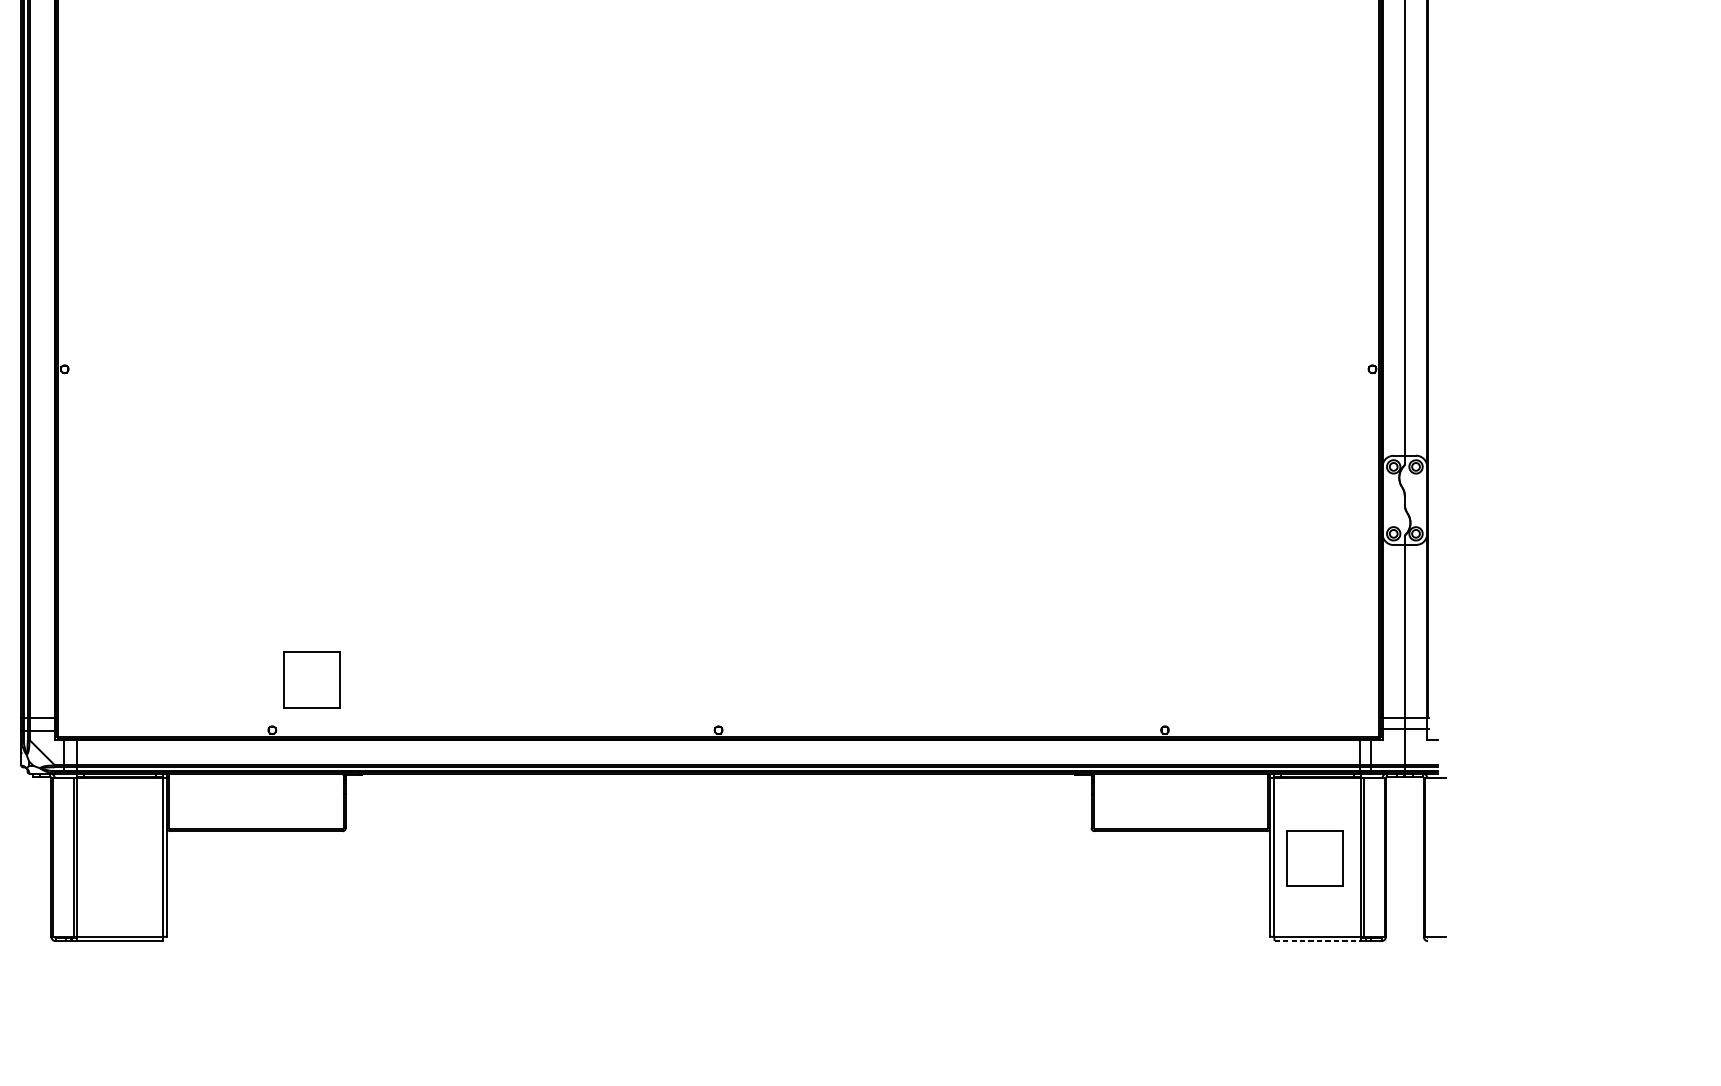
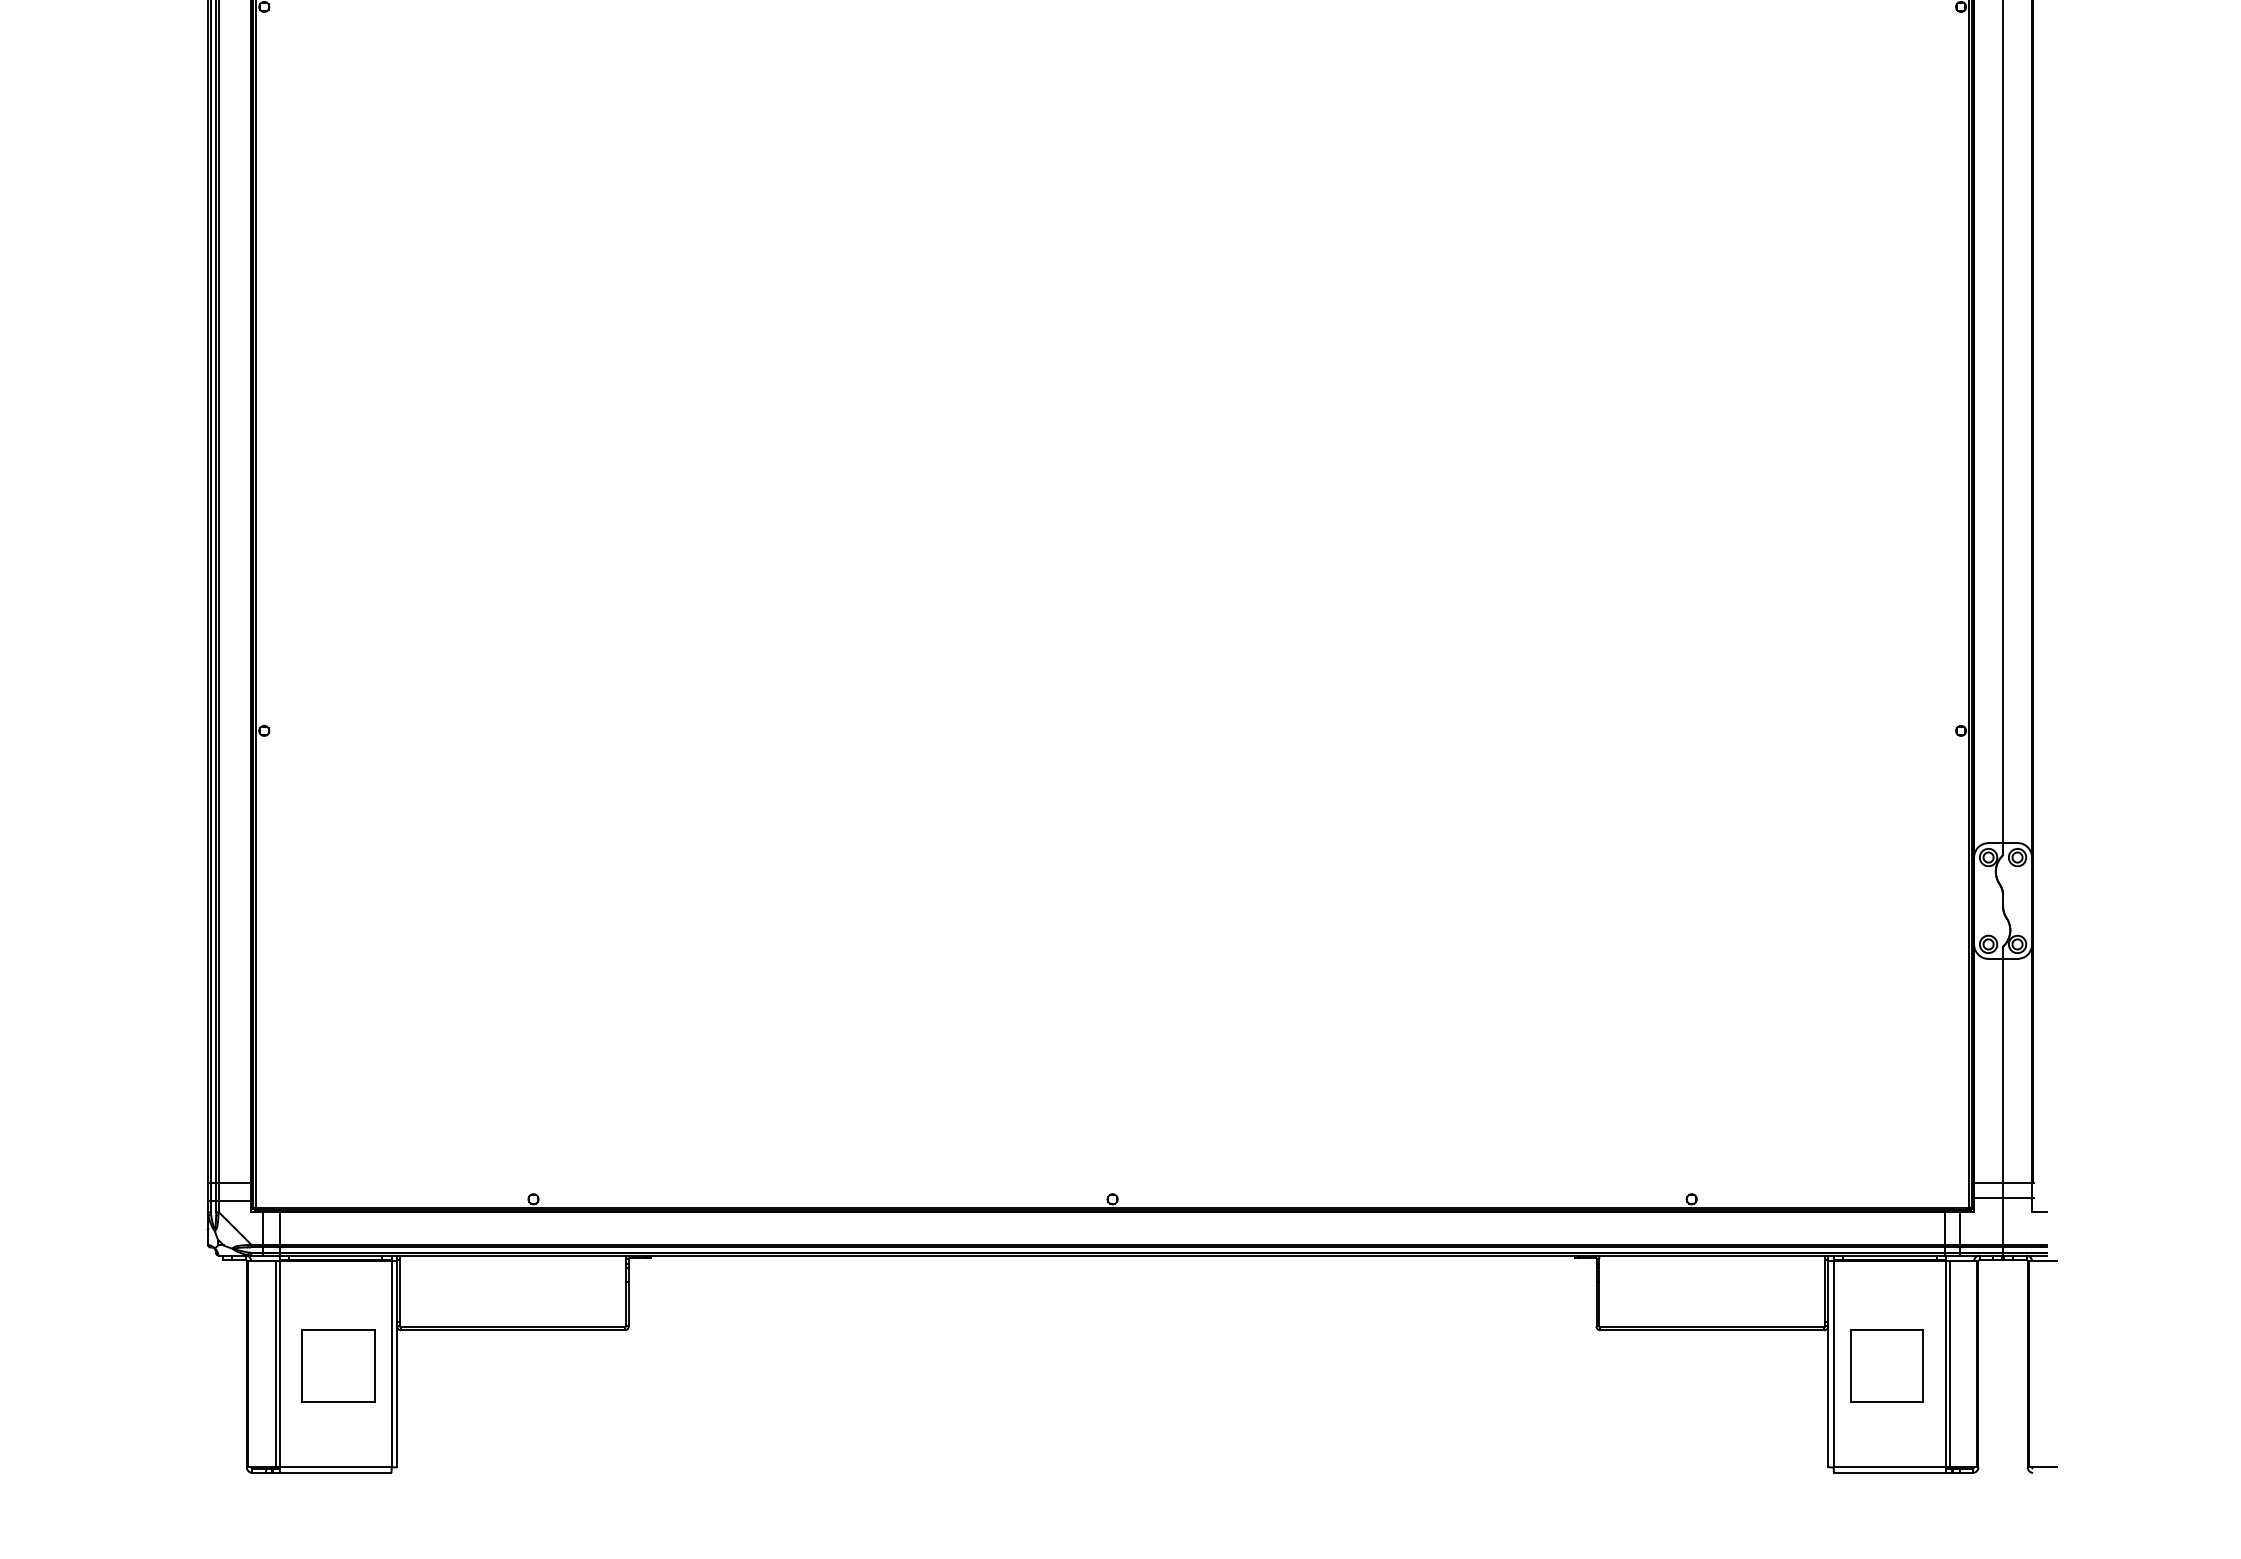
part: (312, 679) -> (338, 1365), moved
line: (1317, 940) -> (1889, 1472), dashed -> solid

